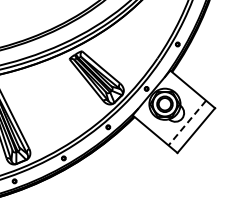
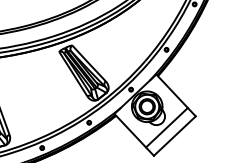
line: (187, 123) -> (167, 128), dashed -> solid

